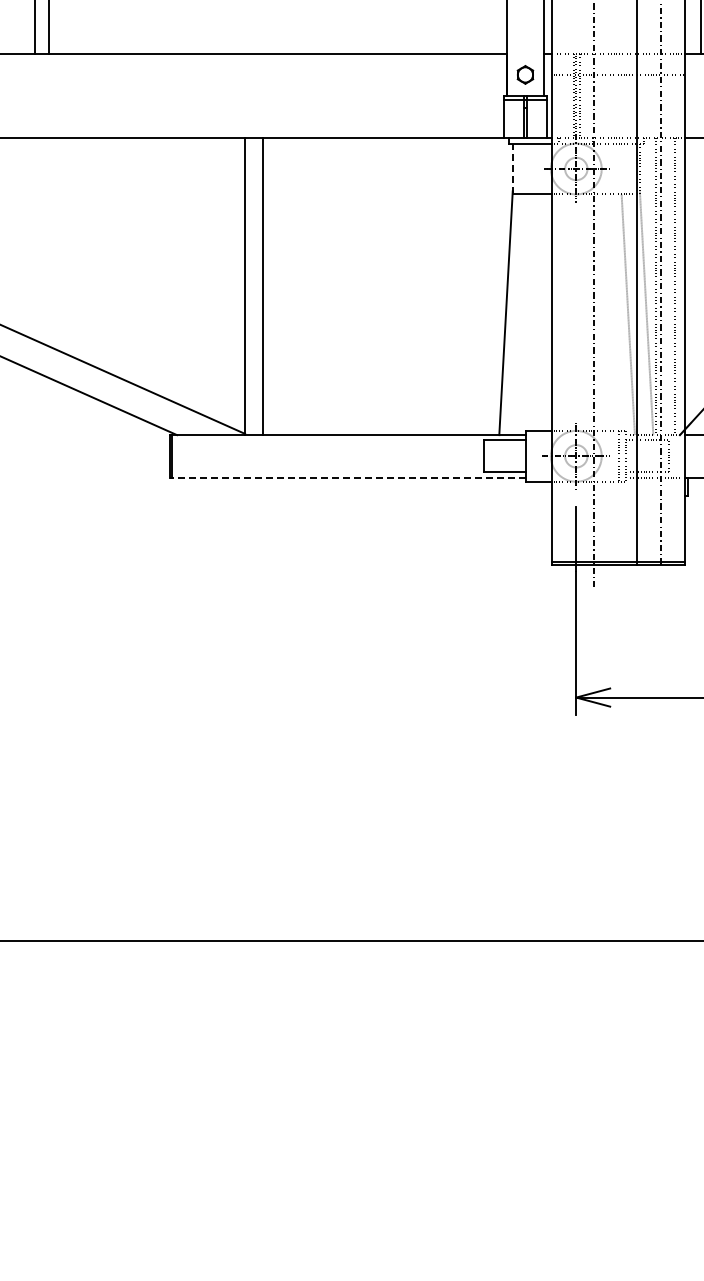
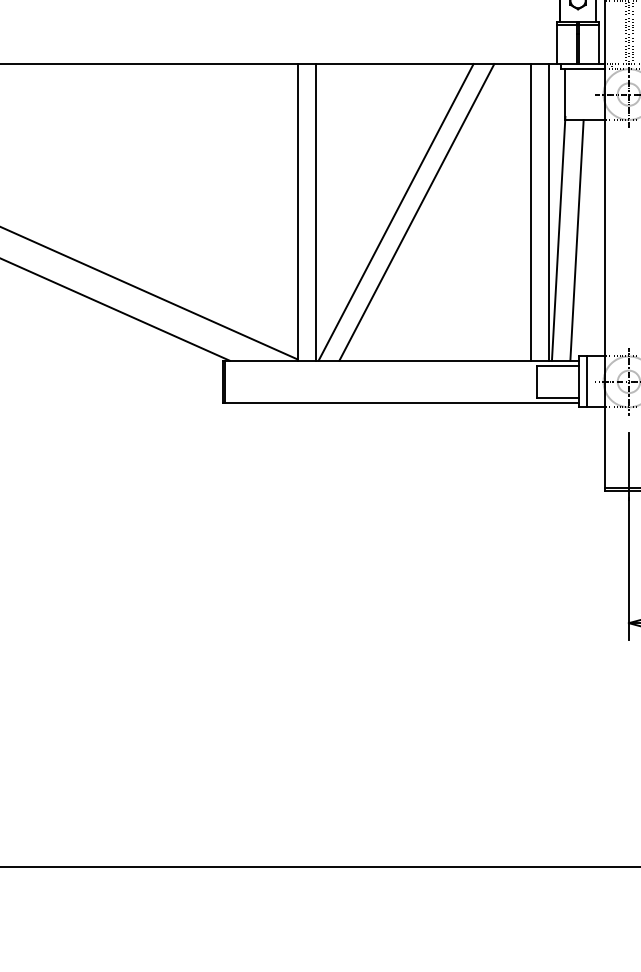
line: (512, 168) -> (565, 94), dashed -> solid
line: (343, 286) -> (396, 212), added
line: (363, 286) -> (416, 212), added
line: (478, 286) -> (531, 212), added
line: (496, 286) -> (549, 212), added
line: (524, 314) -> (577, 240), added
line: (533, 455) -> (586, 381), added
line: (348, 477) -> (401, 403), dashed -> solid

